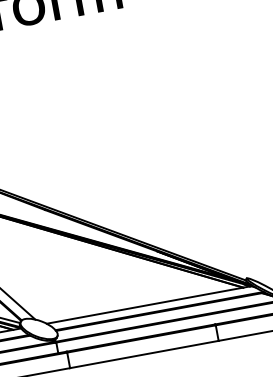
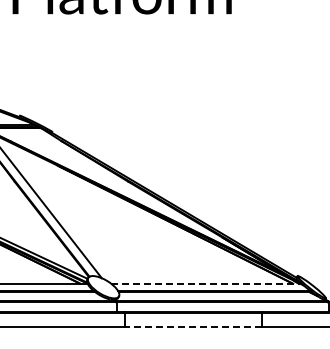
line: (149, 304) -> (206, 283), solid -> dashed
line: (144, 354) -> (193, 327), solid -> dashed

